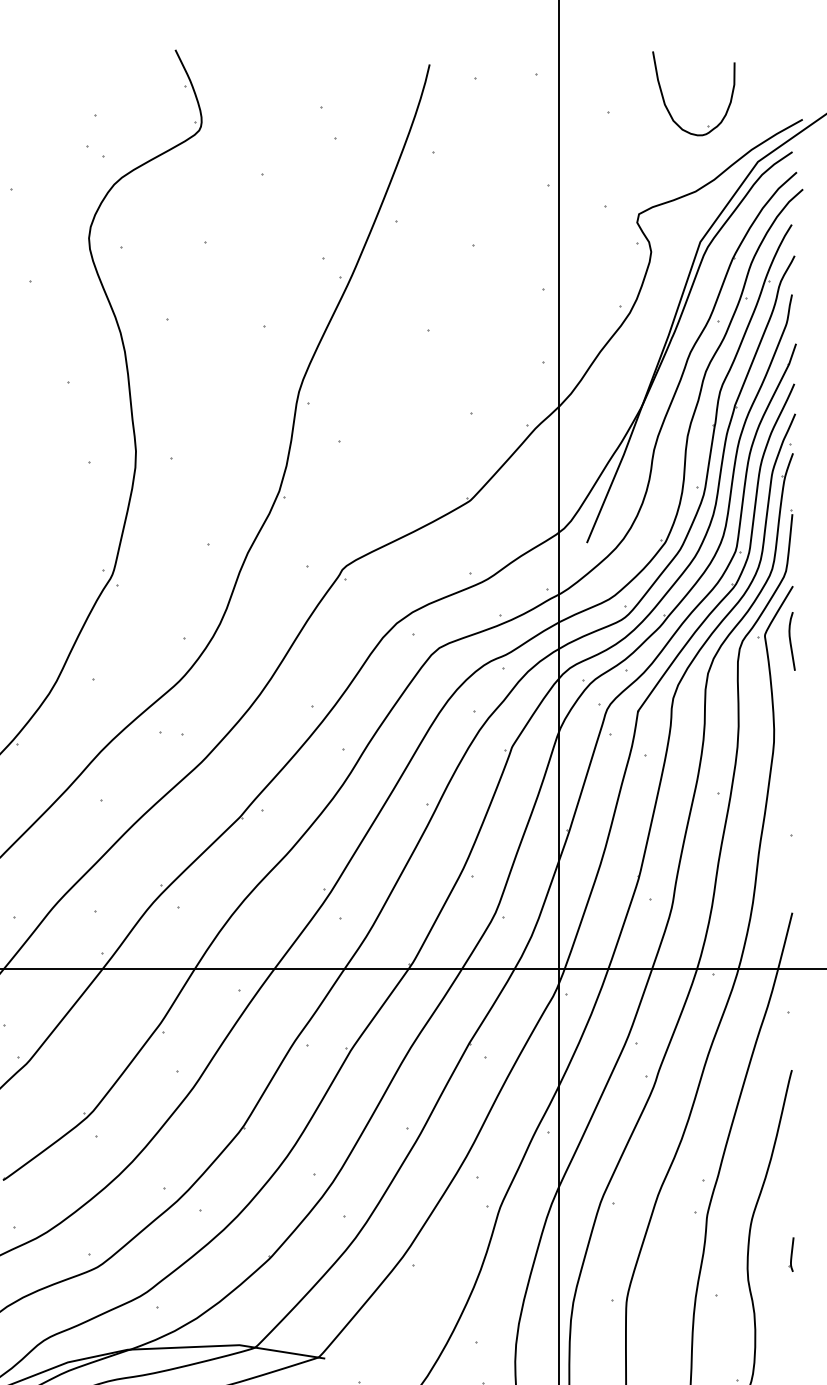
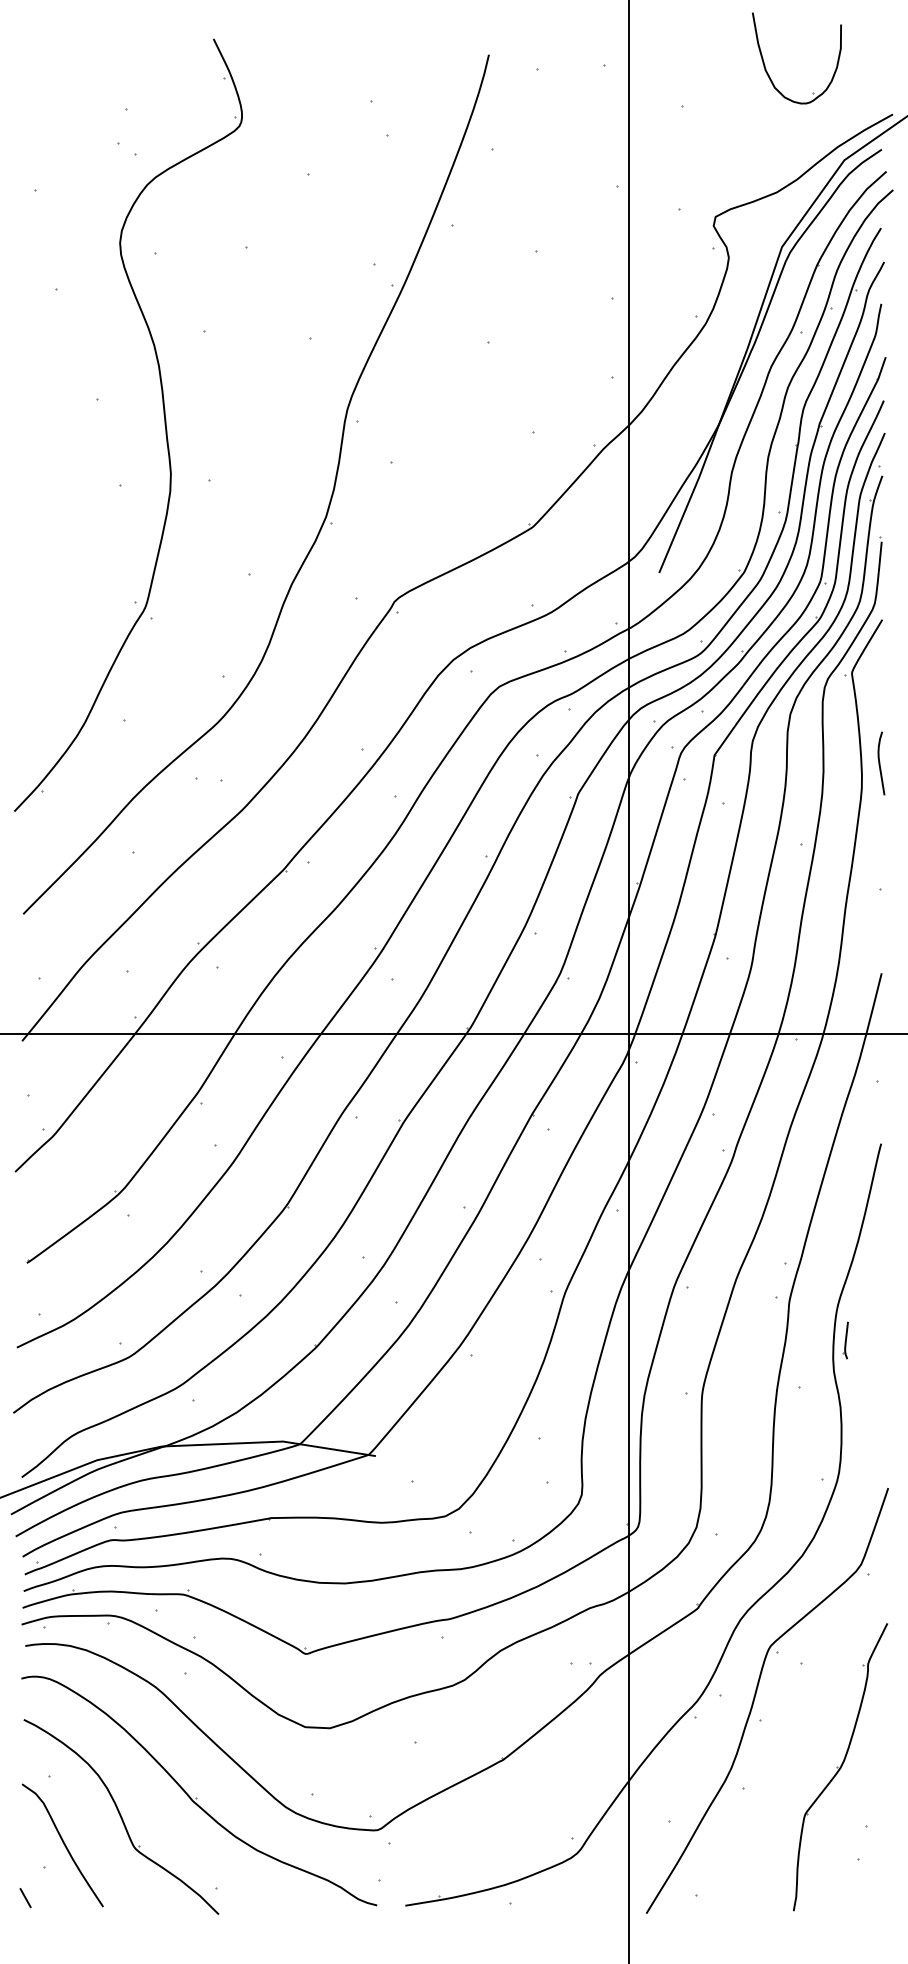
part: (665, 103) -> (766, 68), moved
curve: (791, 641) -> (880, 763), moved
part: (791, 1254) -> (845, 1340), moved

